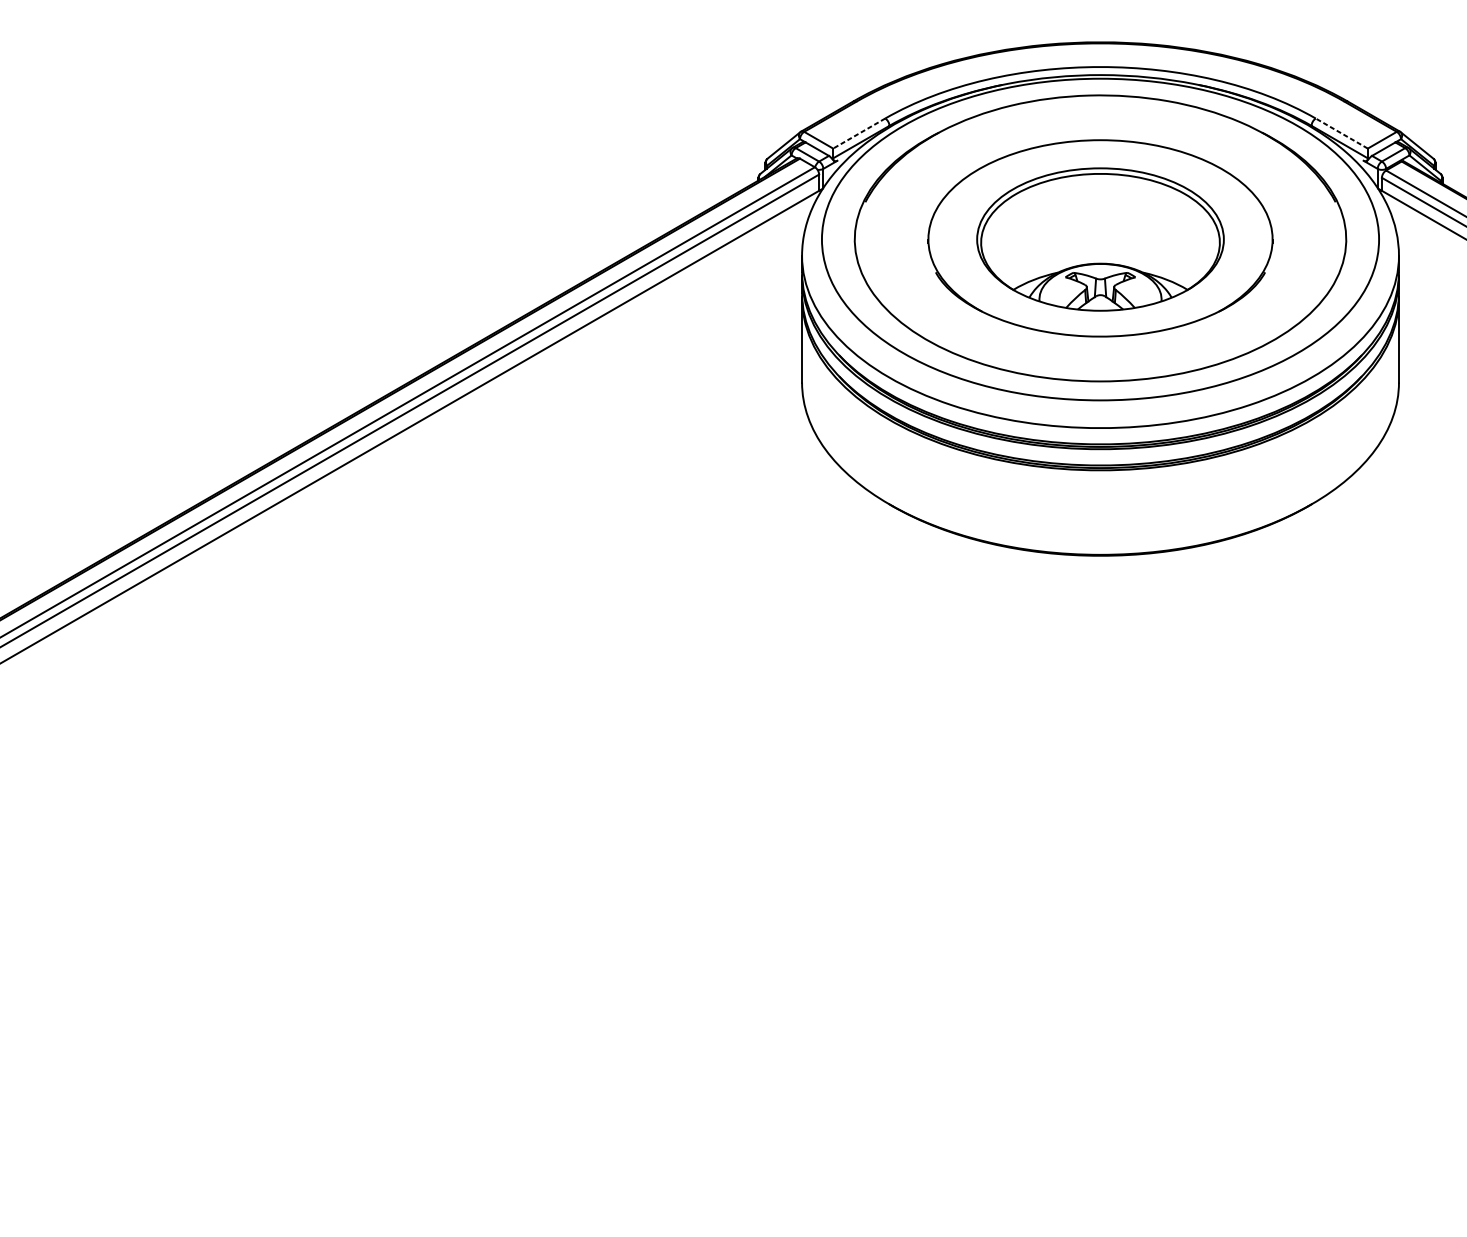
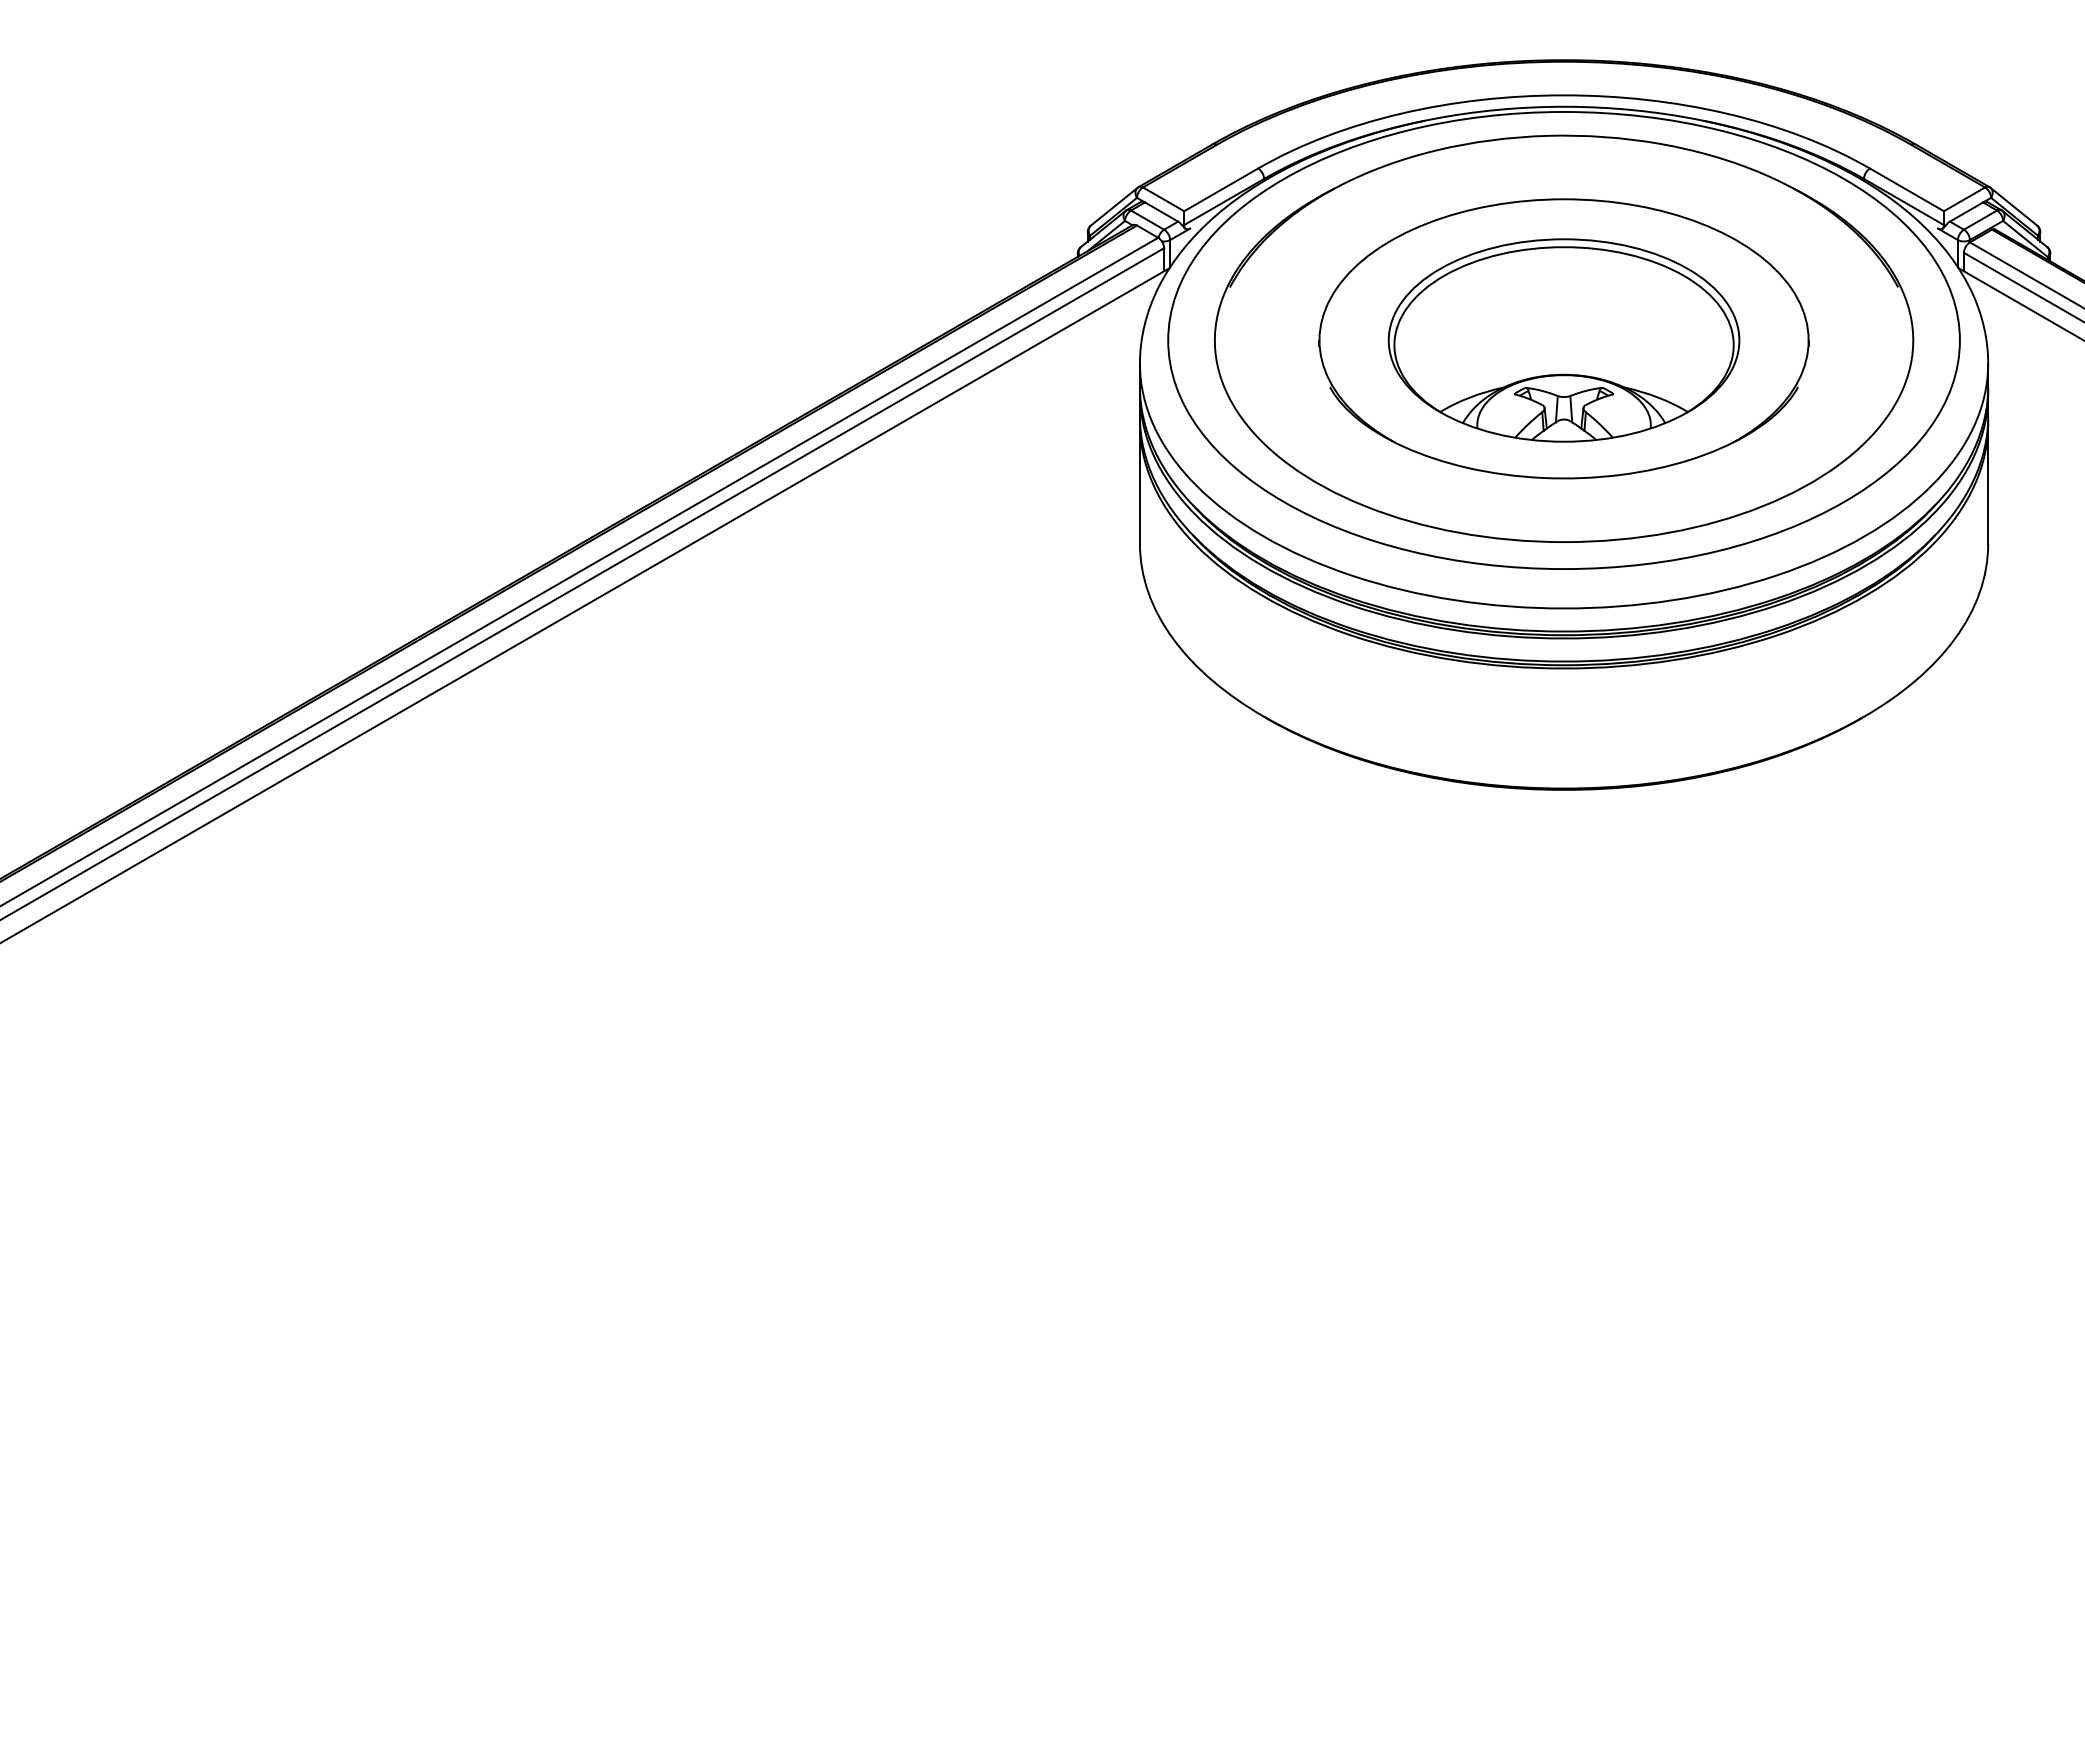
line: (859, 133) -> (1221, 189), dashed -> solid
line: (1341, 133) -> (1906, 189), dashed -> solid

